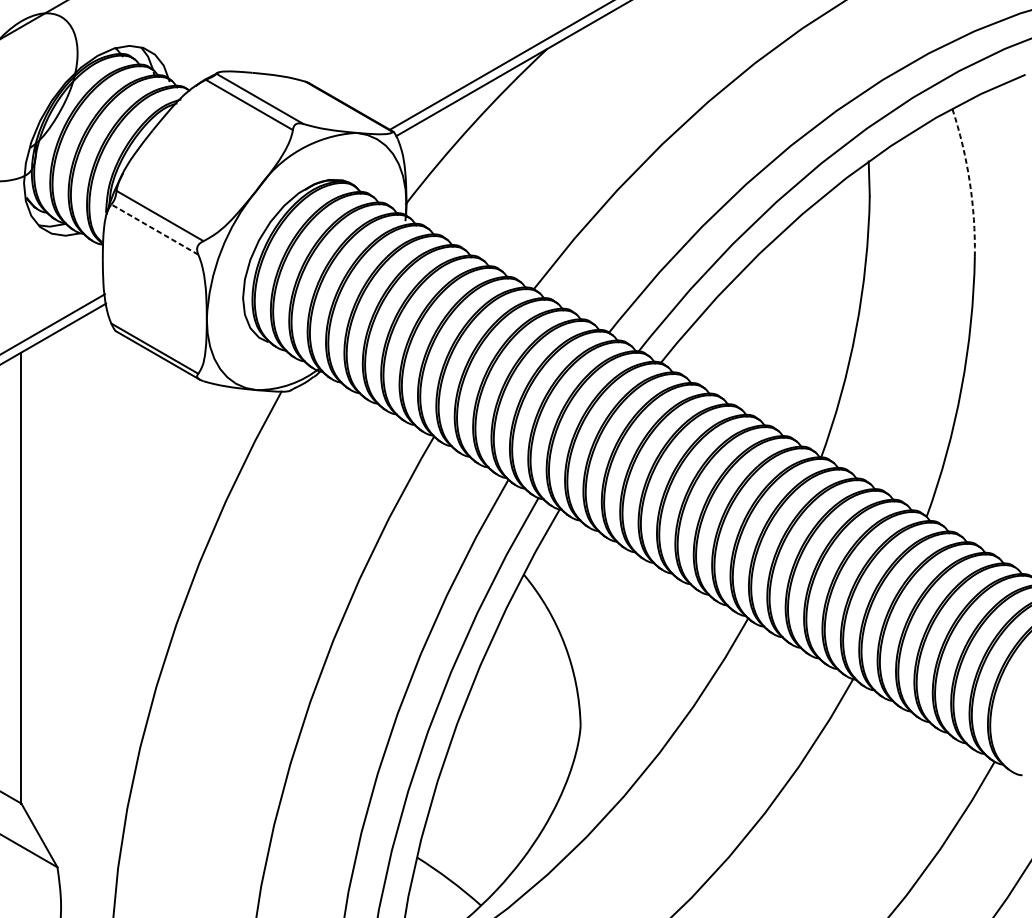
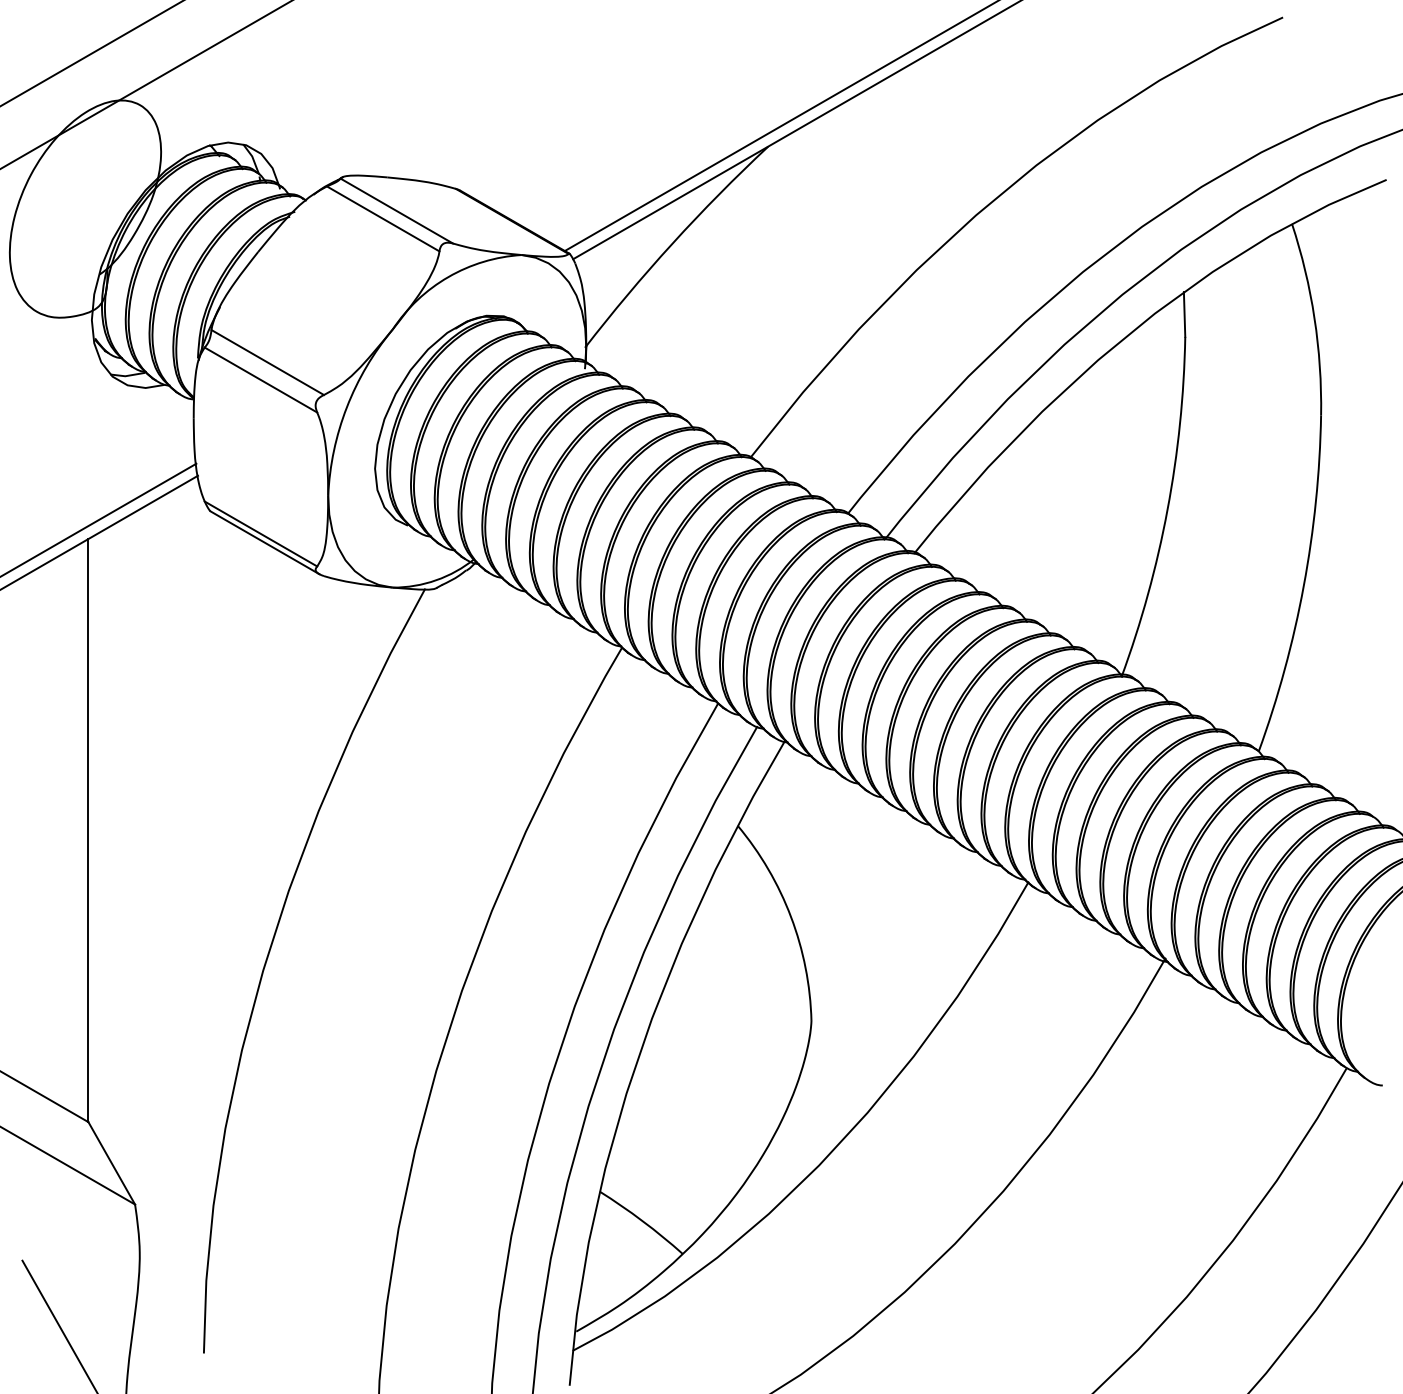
arc: (969, 181) -> (1314, 318), dashed -> solid
line: (154, 229) -> (260, 380), dashed -> solid

